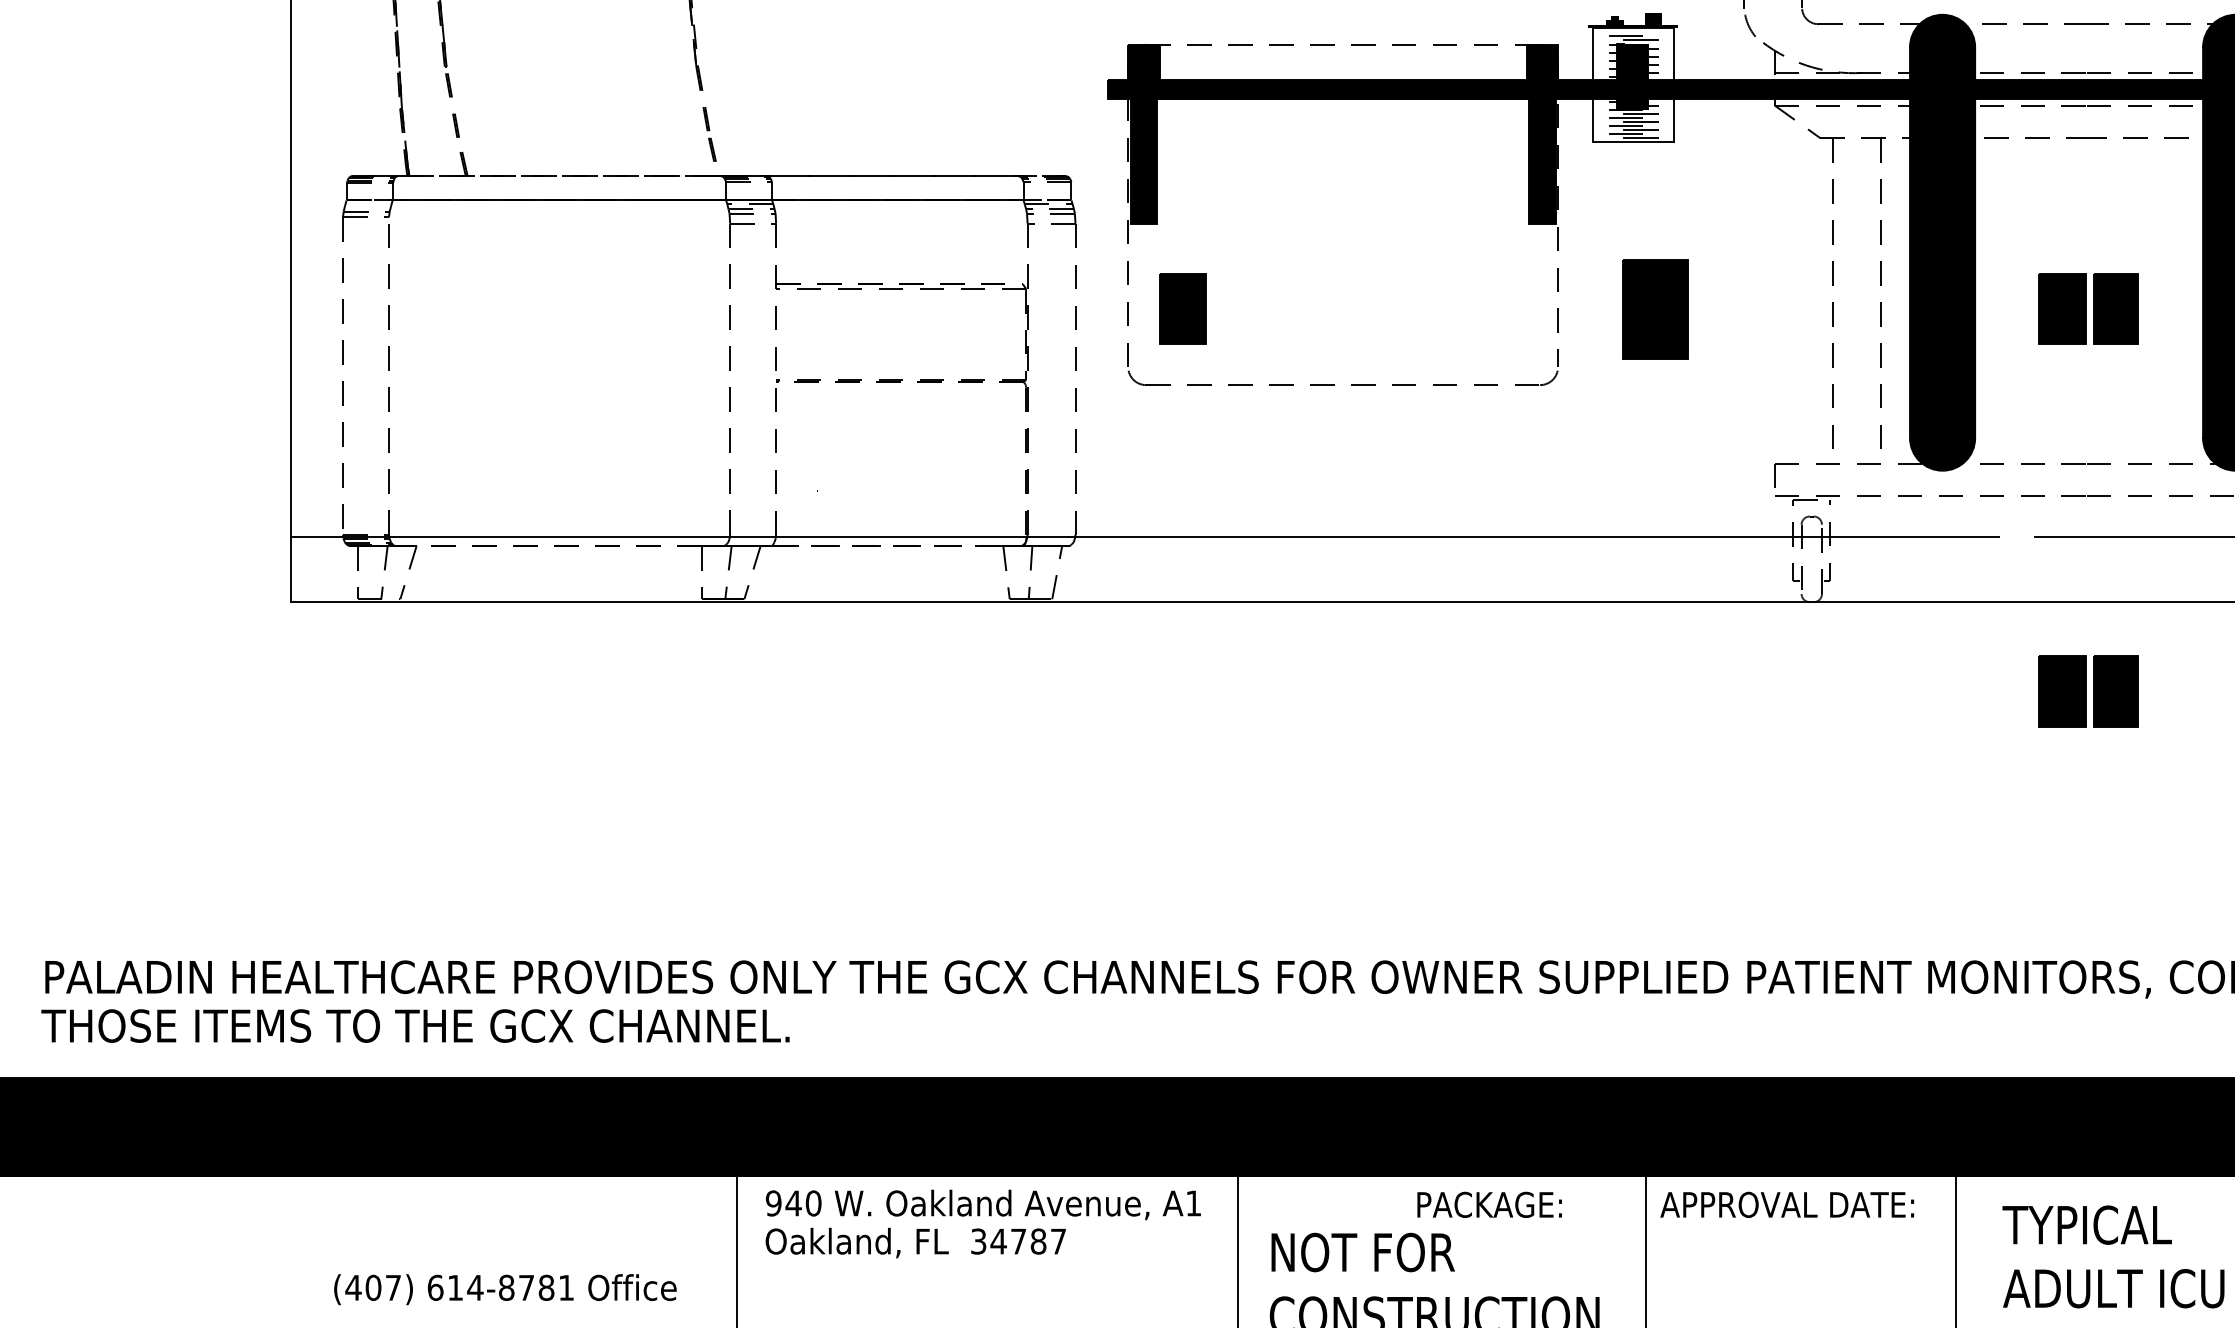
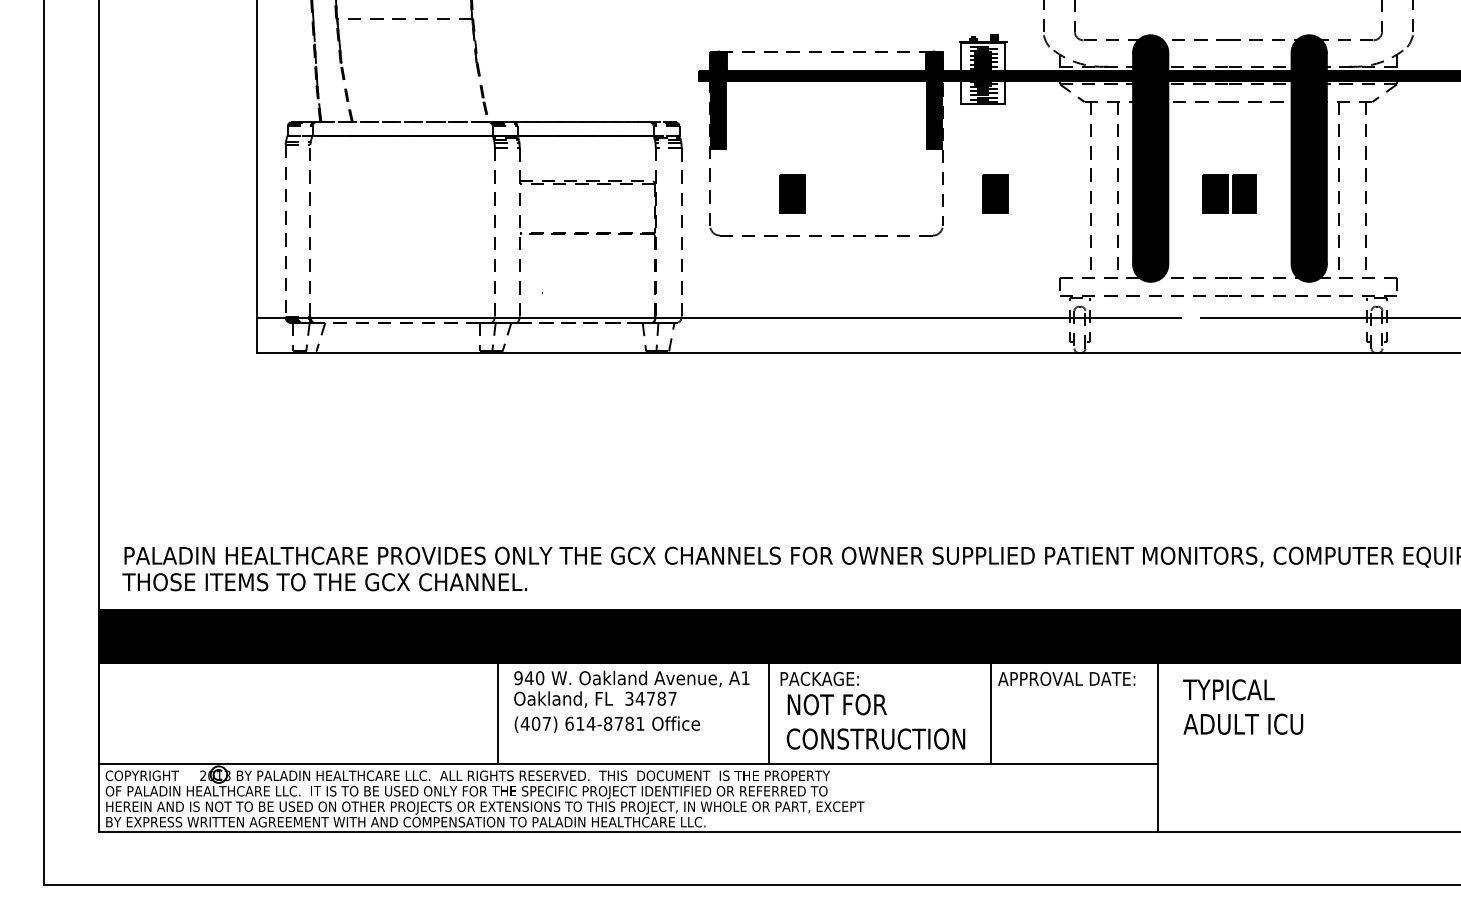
part: (1182, 307) -> (792, 193), moved
part: (1655, 307) -> (995, 193), size x0.71
part: (2088, 690) -> (1229, 400), removed
text: (1489, 1204) -> (819, 678), moved
text: (503, 1289) -> (606, 724), moved

